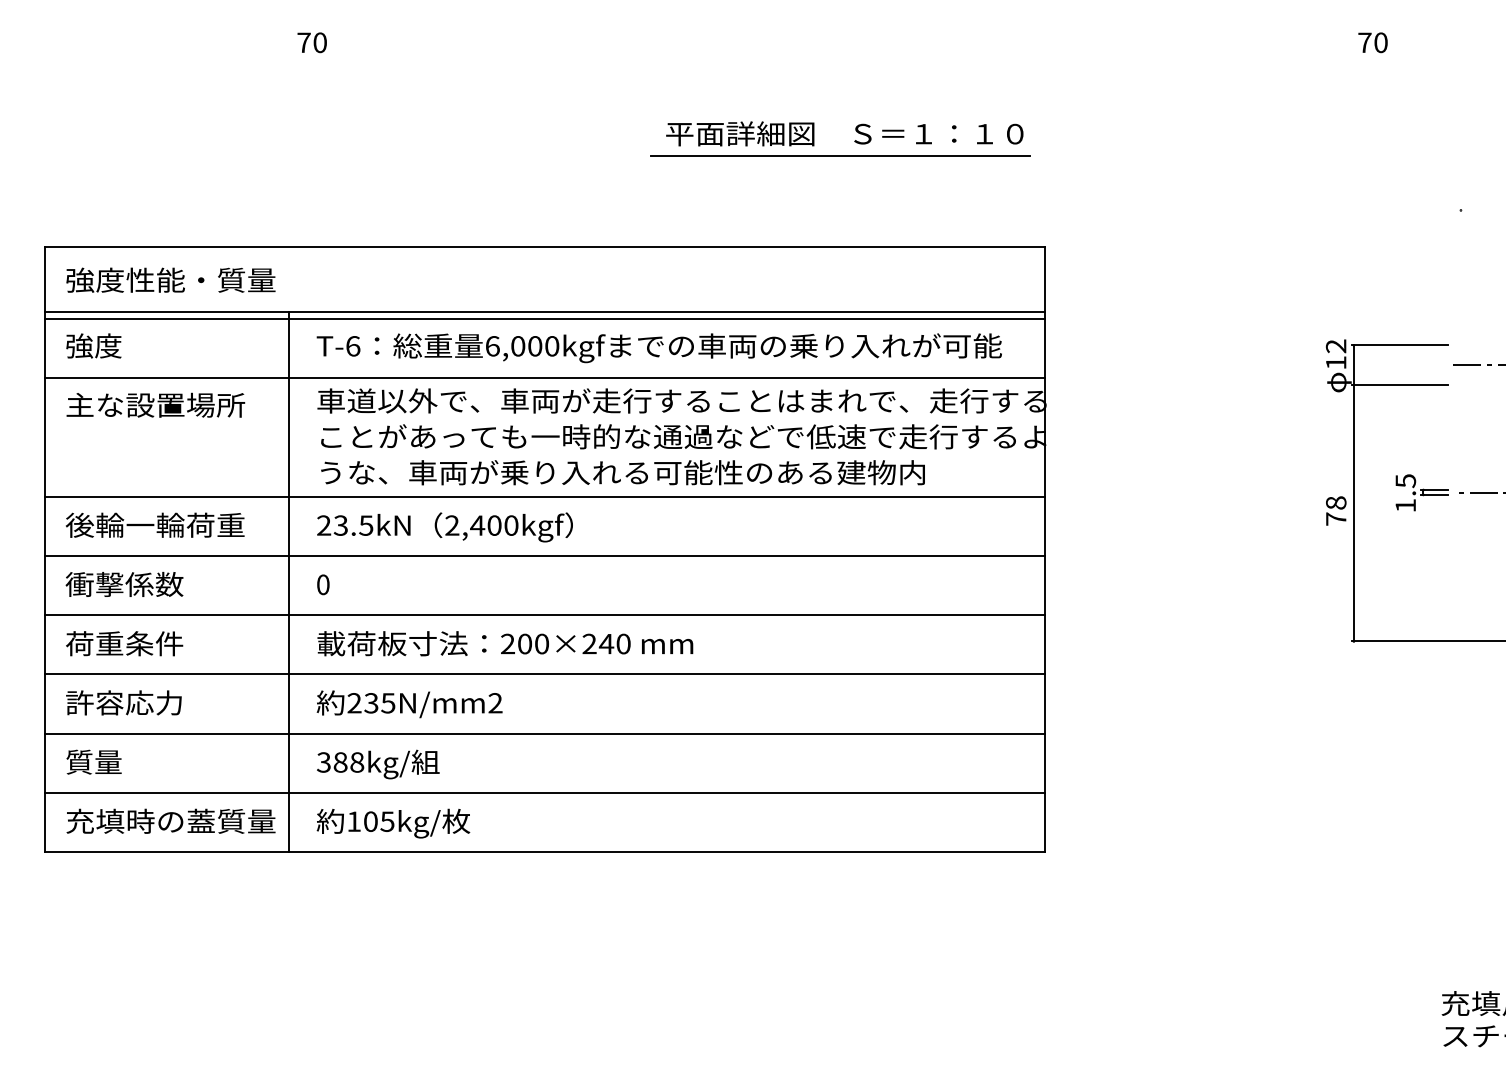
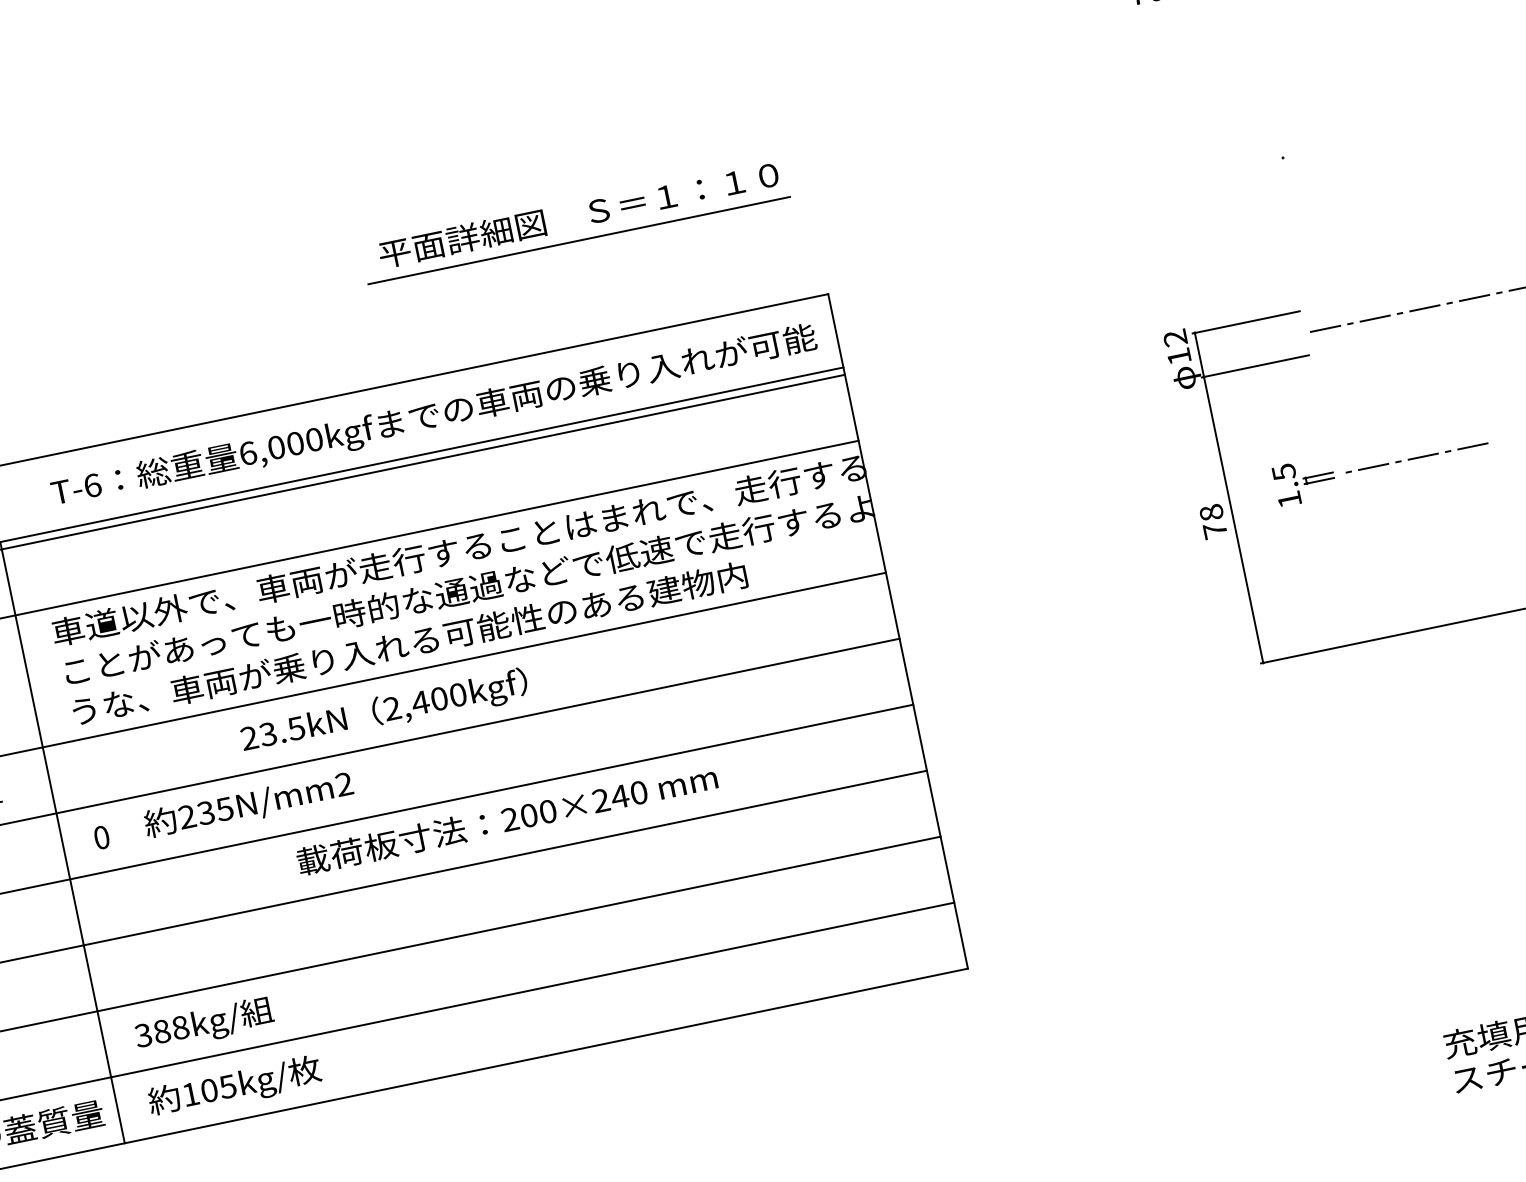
text: (658, 348) -> (433, 417), moved
text: (444, 527) -> (384, 712), moved
text: (505, 643) -> (507, 819), moved
text: (409, 704) -> (248, 805), moved

